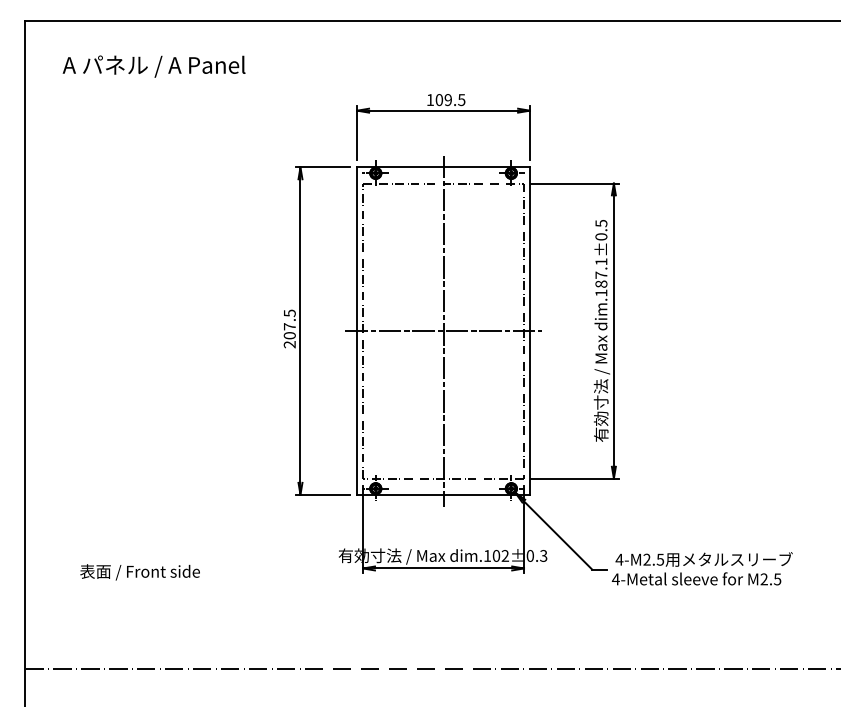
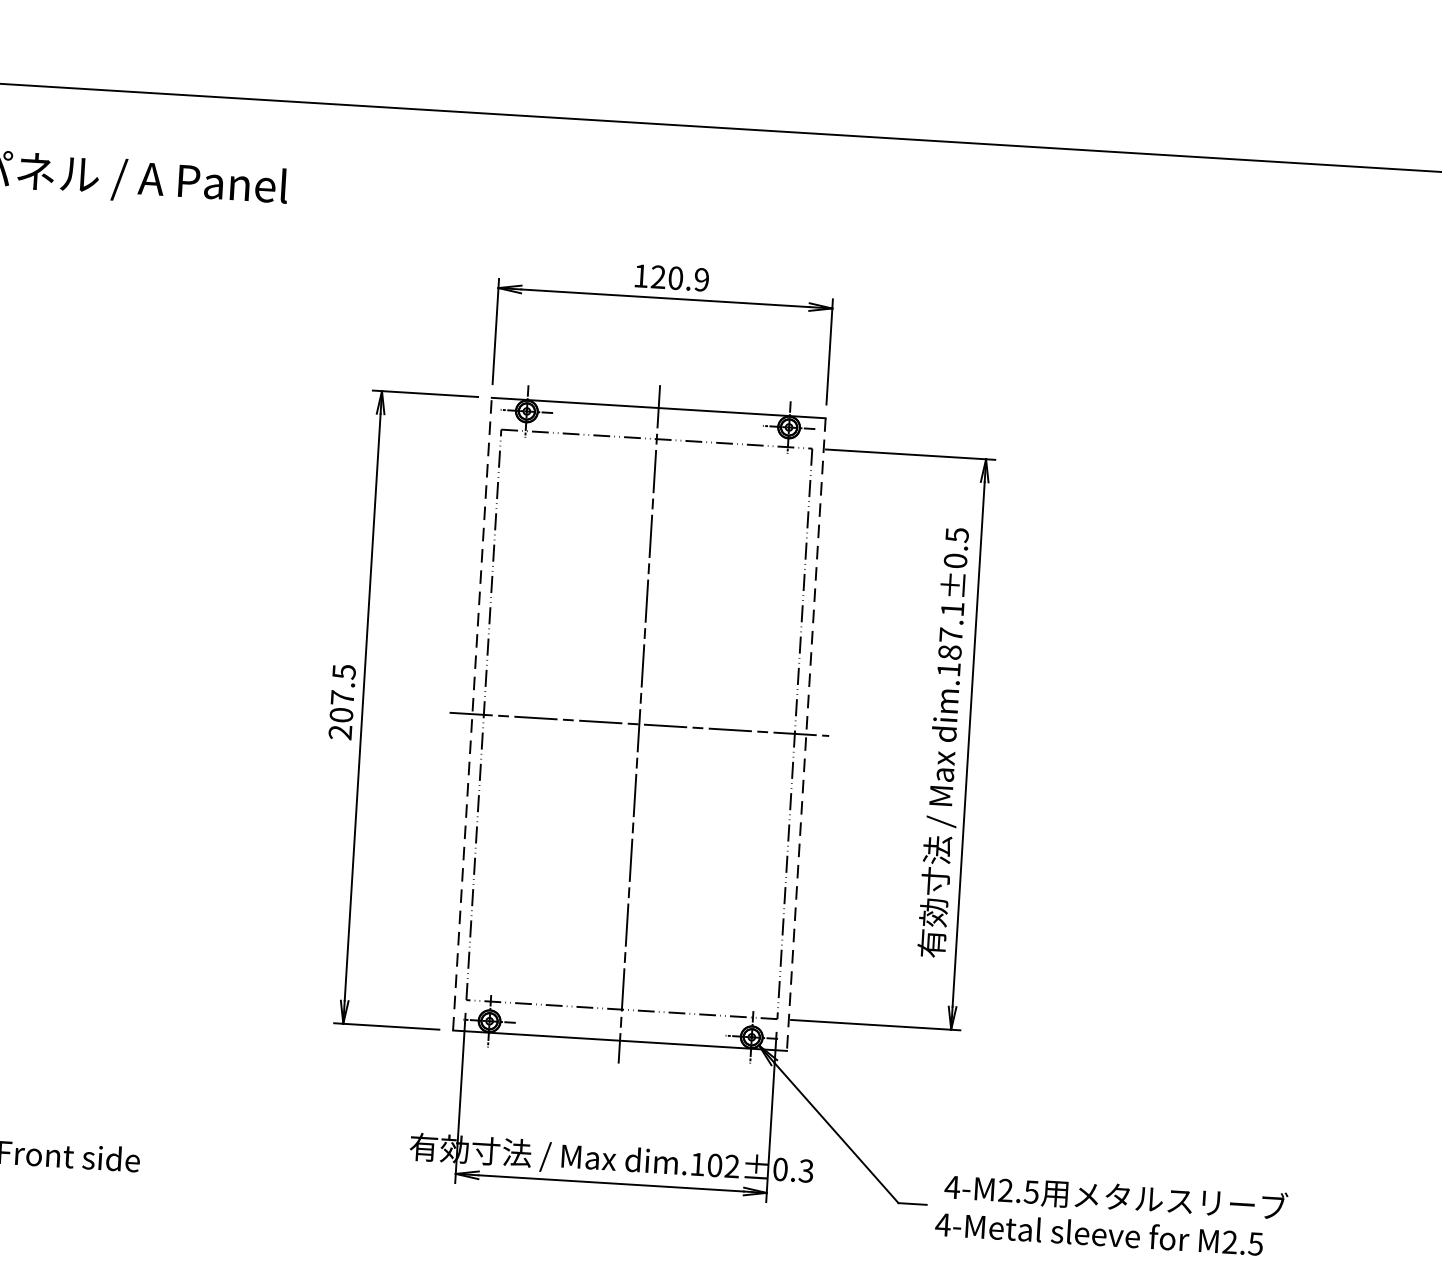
text: (450, 100) -> (679, 279), 109.5 -> 120.9
line: (357, 331) -> (472, 715), solid -> dashed
line: (529, 331) -> (805, 735), solid -> dashed

